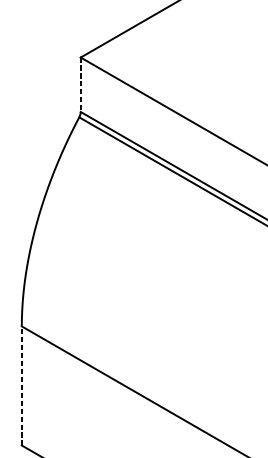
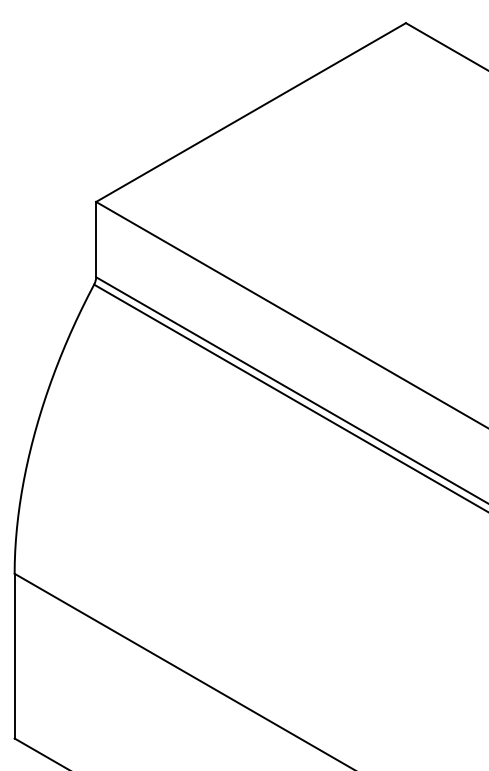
line: (80, 84) -> (96, 239), dashed -> solid
line: (21, 385) -> (14, 655), dashed -> solid

